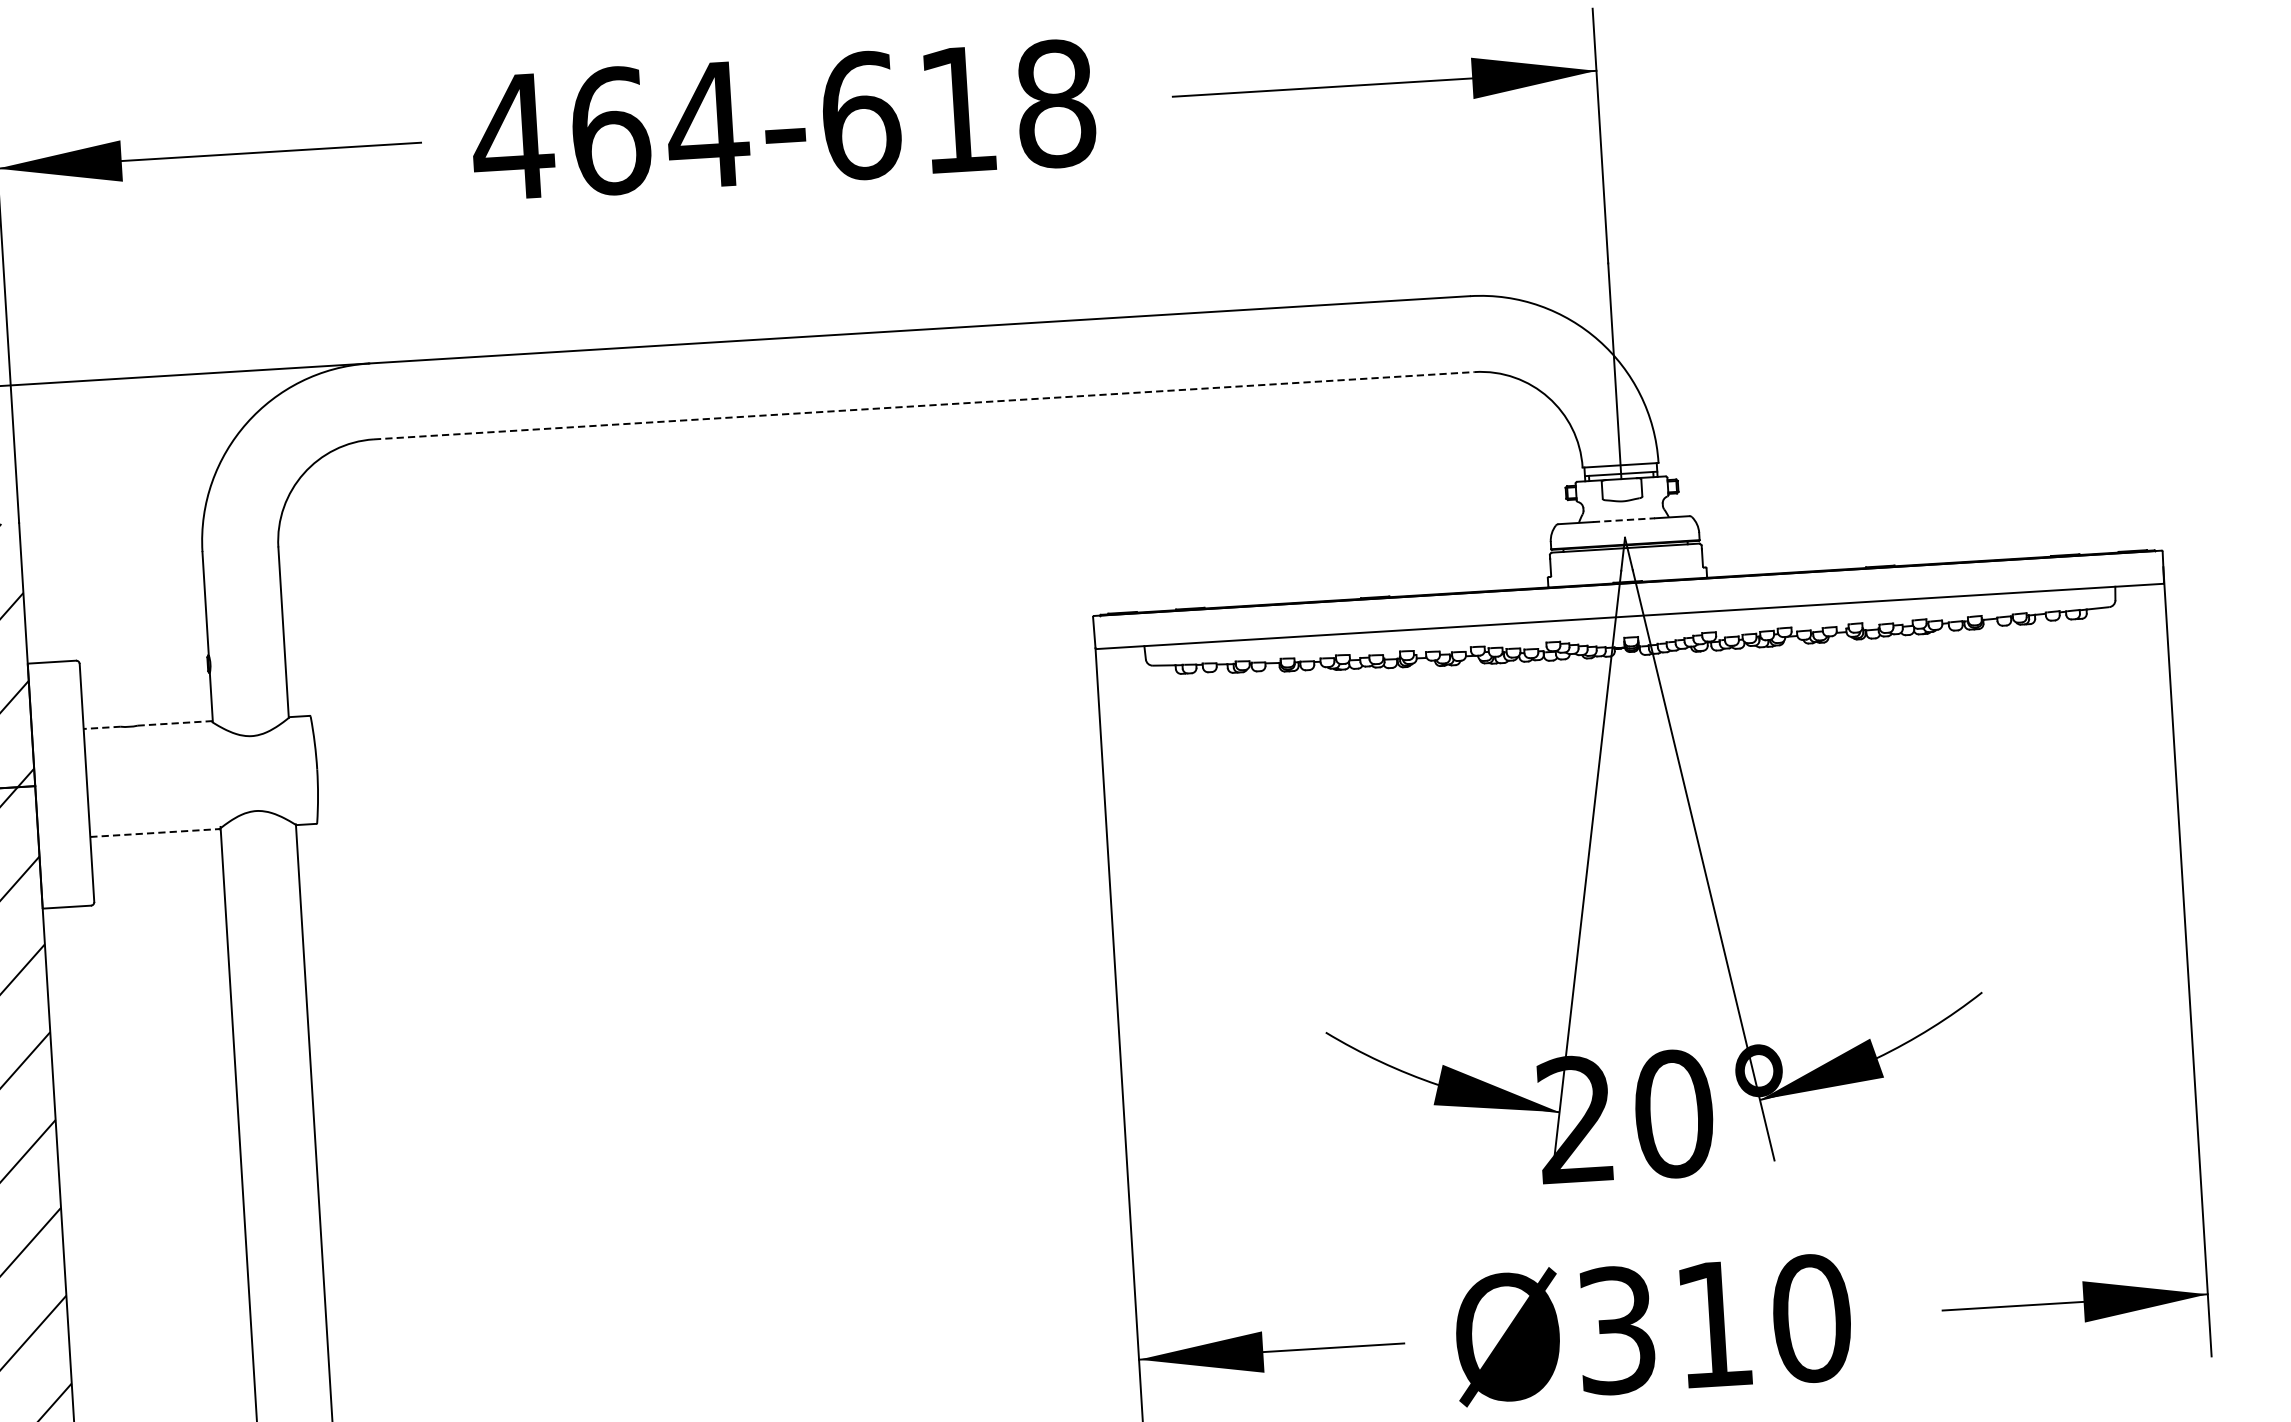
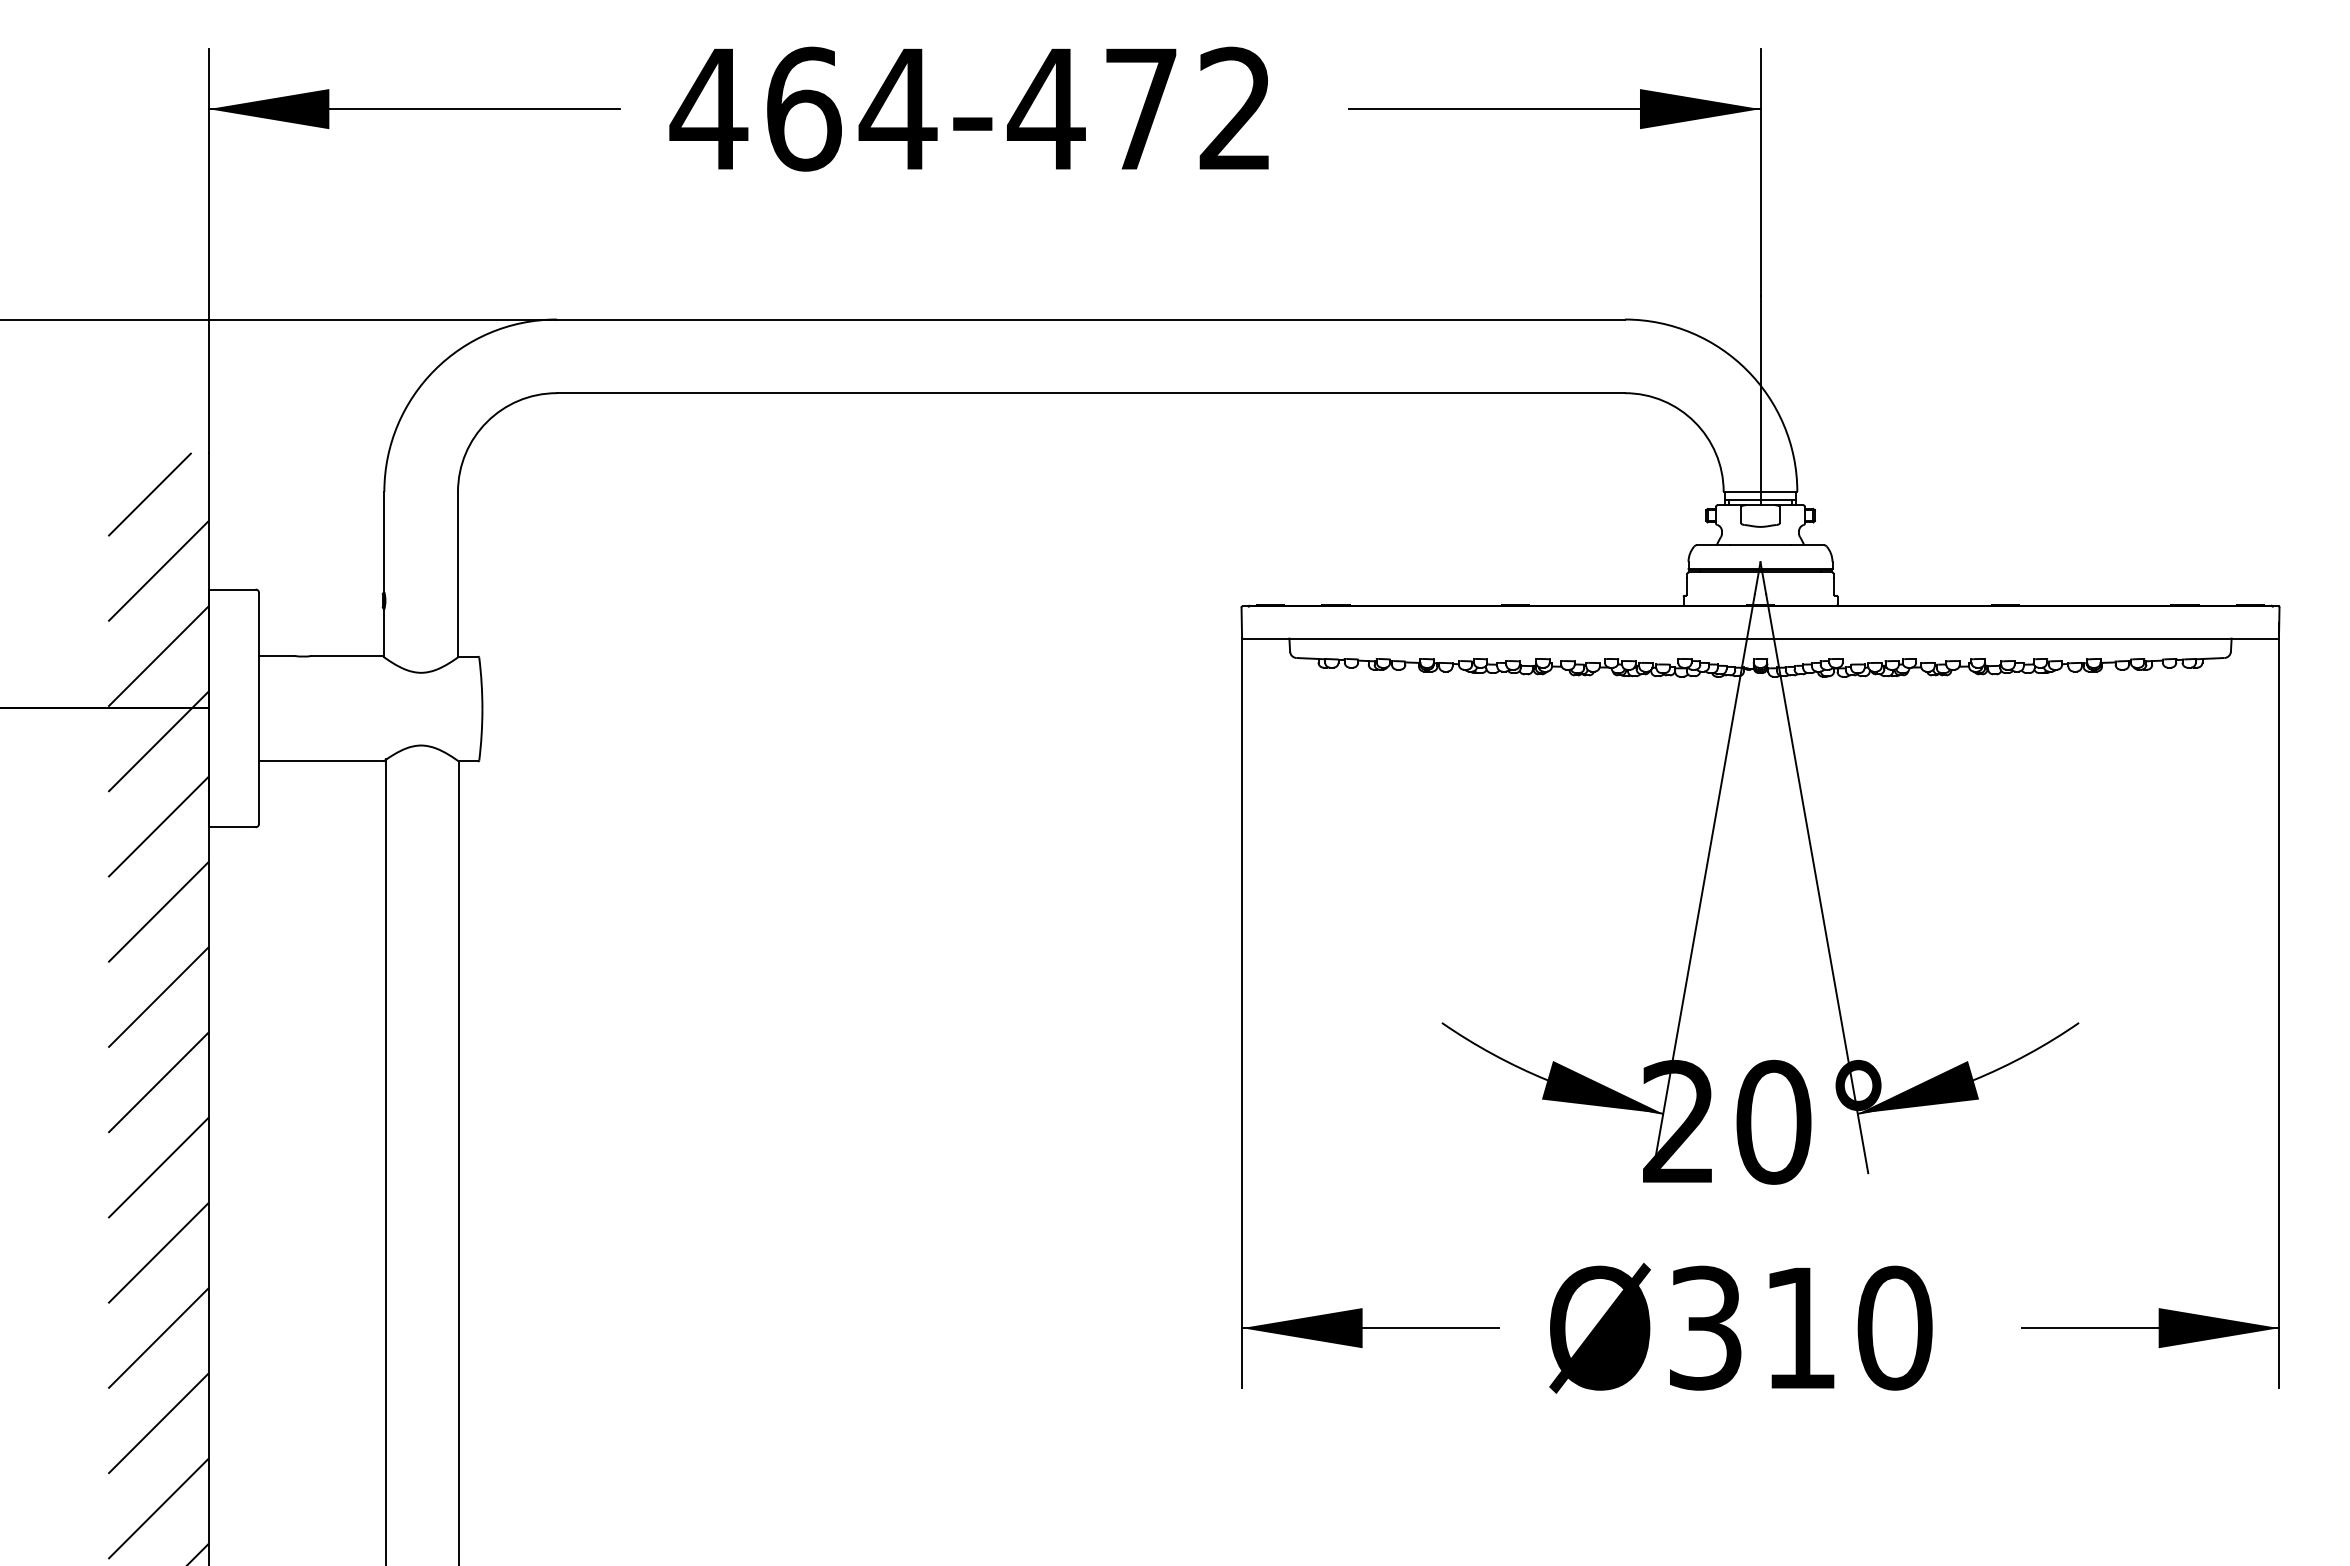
text: (957, 109) -> (1140, 108), 464-618 -> 464-472
line: (924, 406) -> (1091, 393), dashed -> solid
line: (1624, 520) -> (1761, 545), dashed -> solid
line: (174, 722) -> (347, 655), dashed -> solid
line: (102, 727) -> (277, 655), dashed -> solid
line: (155, 832) -> (322, 760), dashed -> solid

